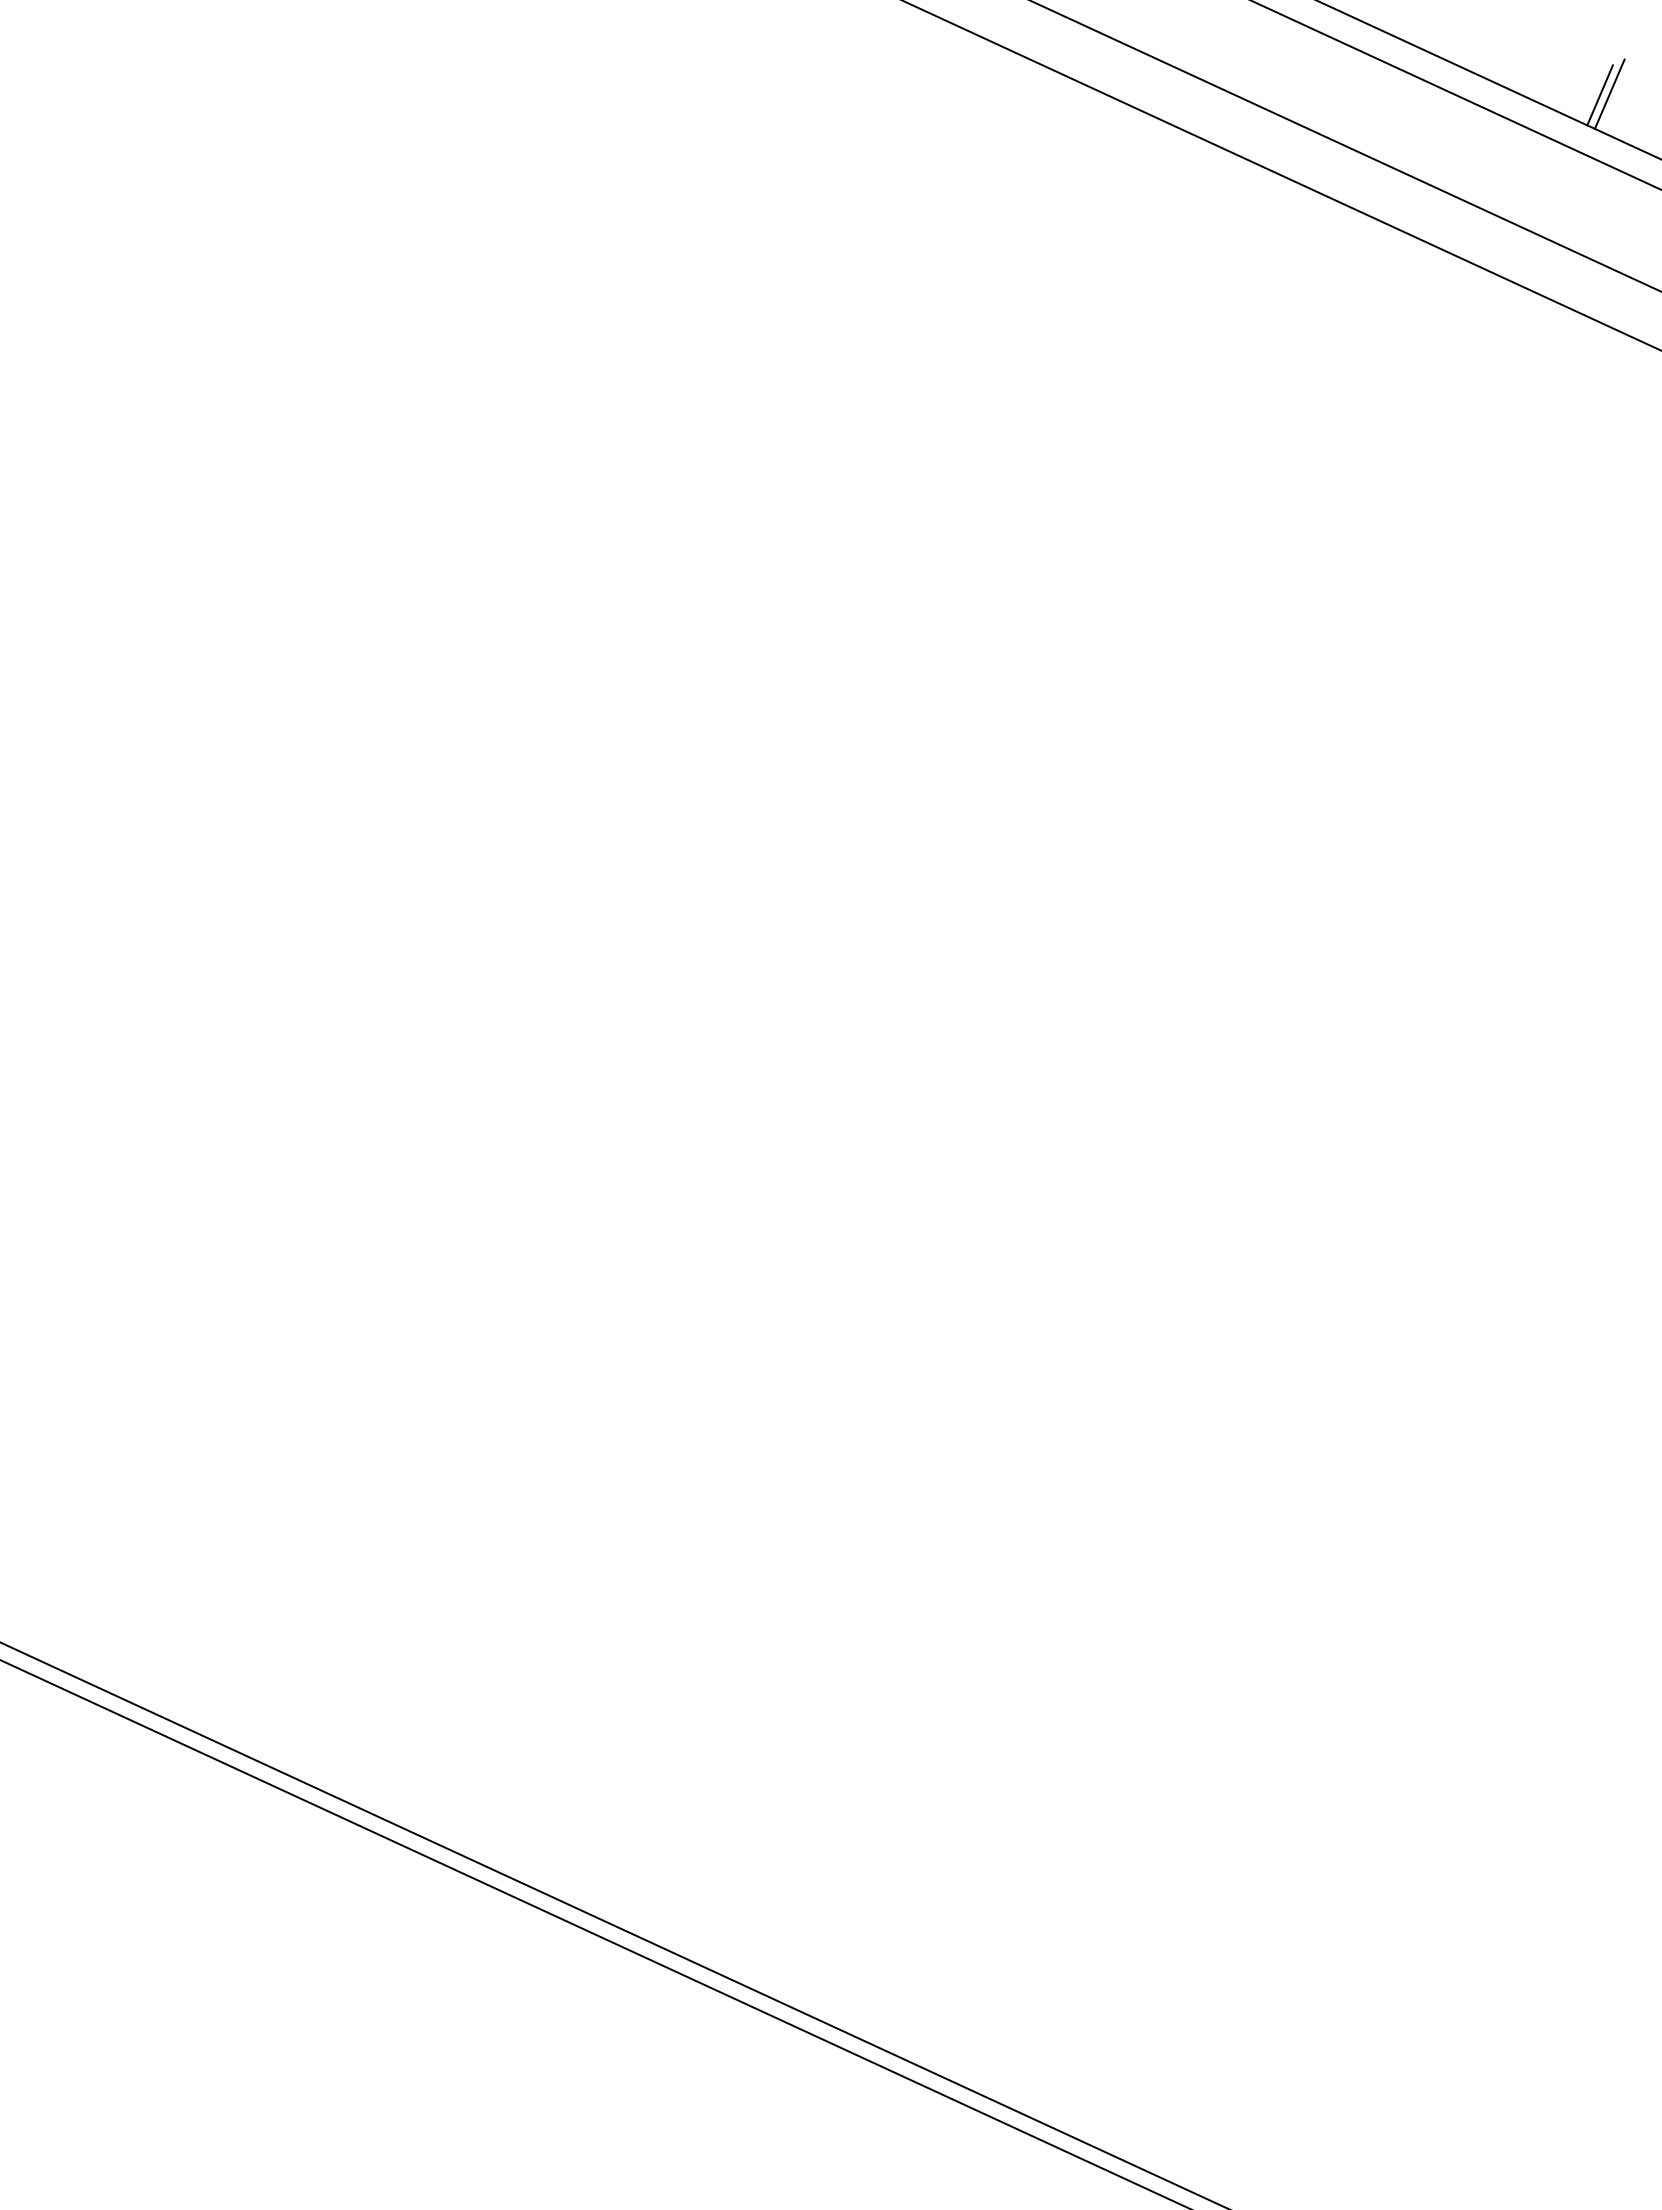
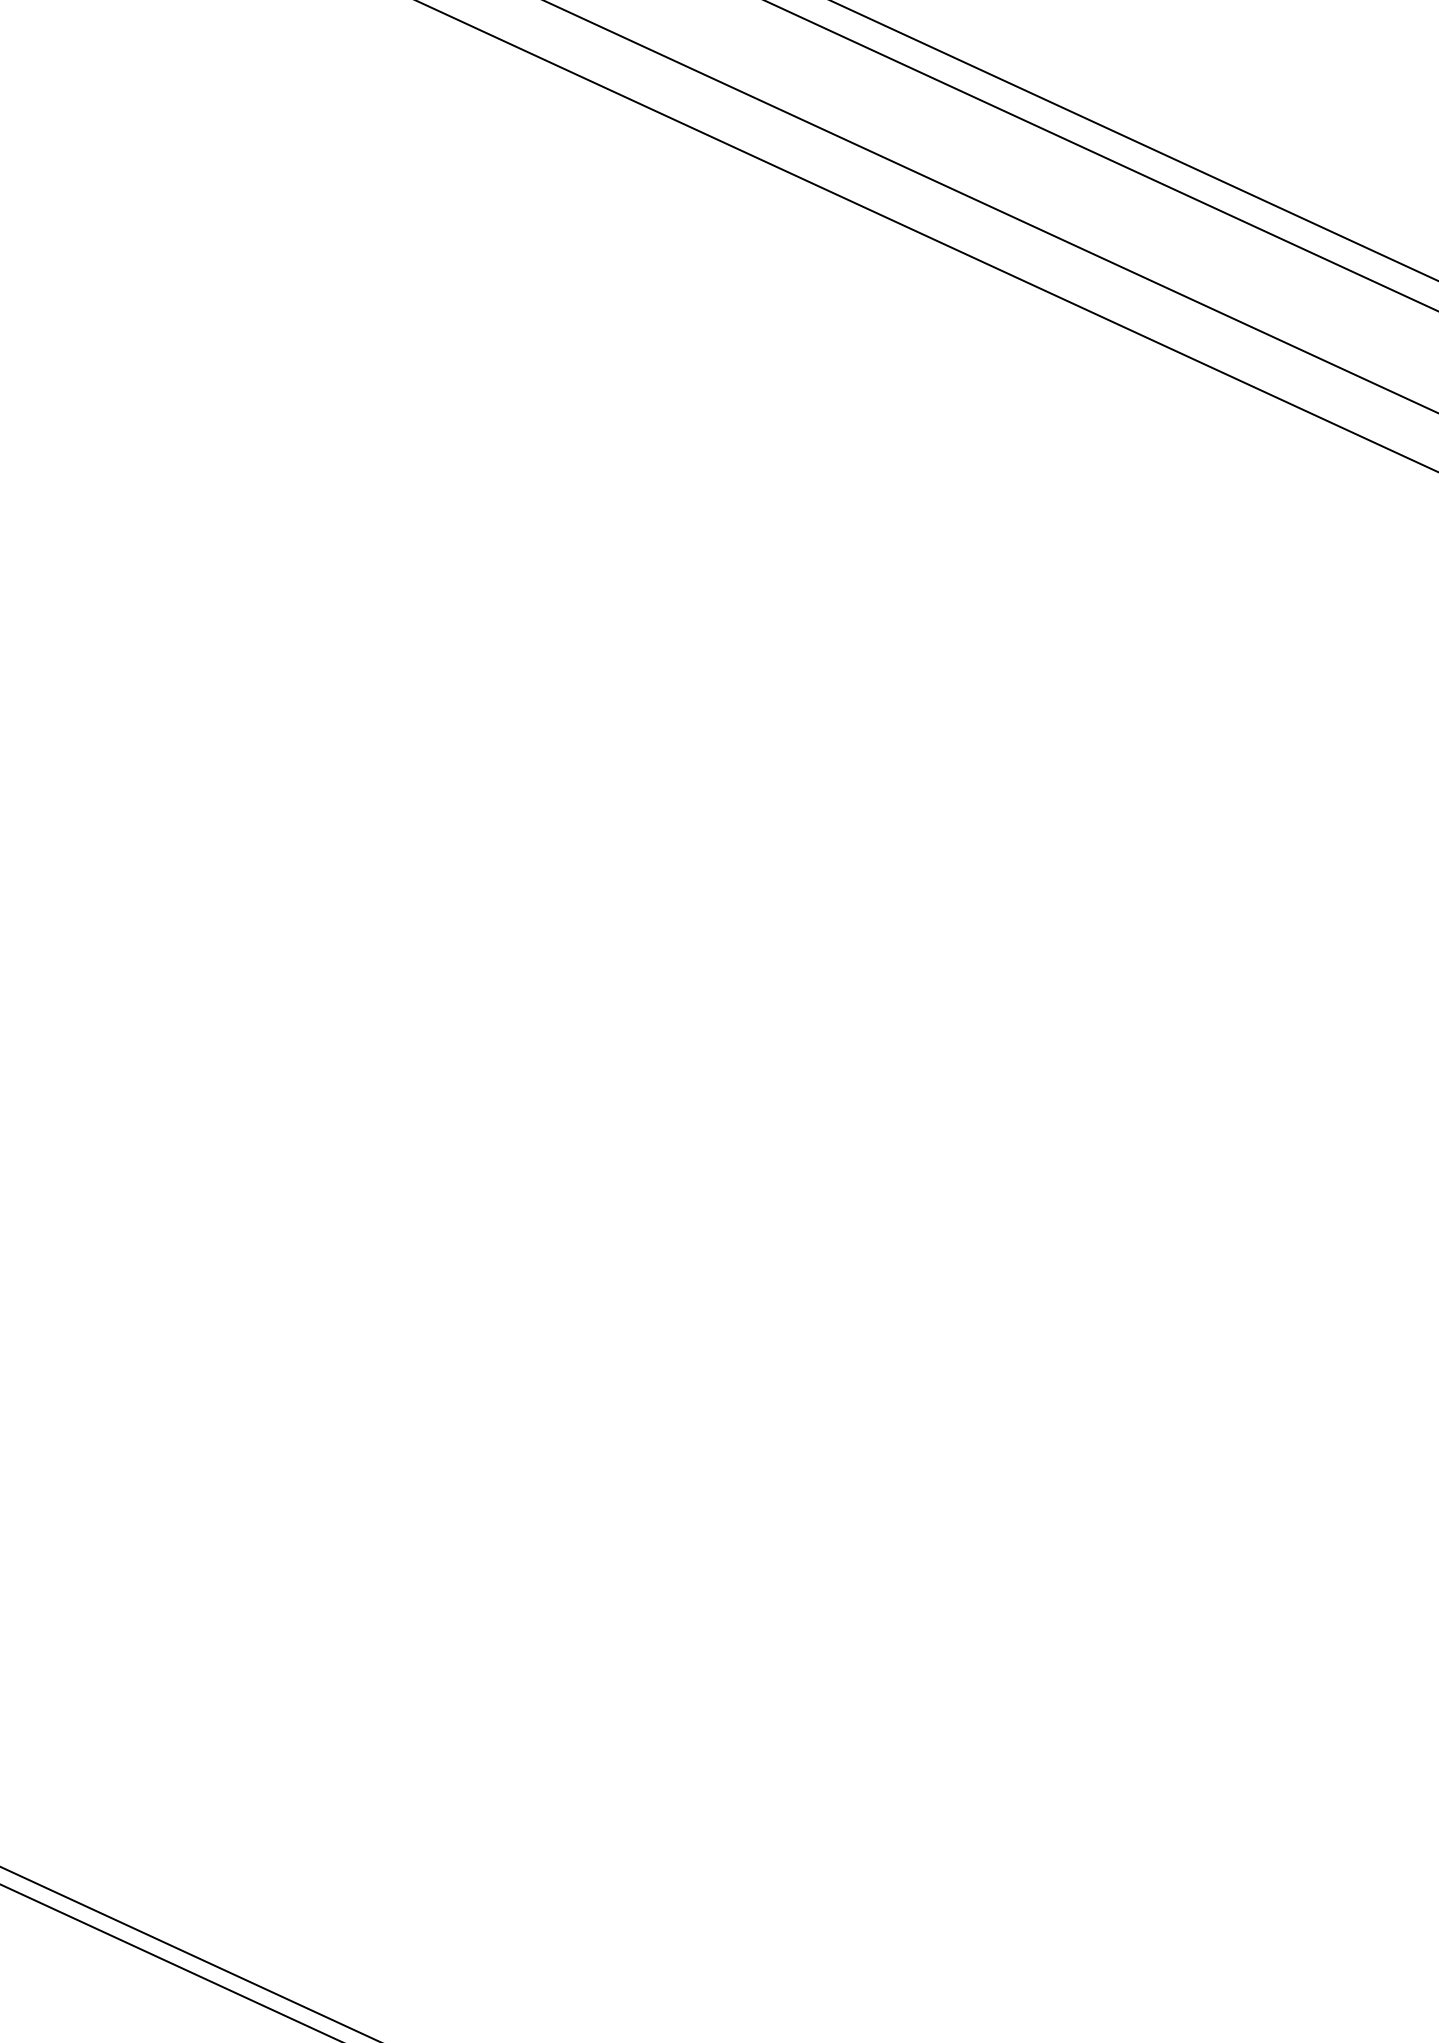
line: (1609, 93) -> (1416, 228), removed
line: (1599, 95) -> (1406, 230), removed

